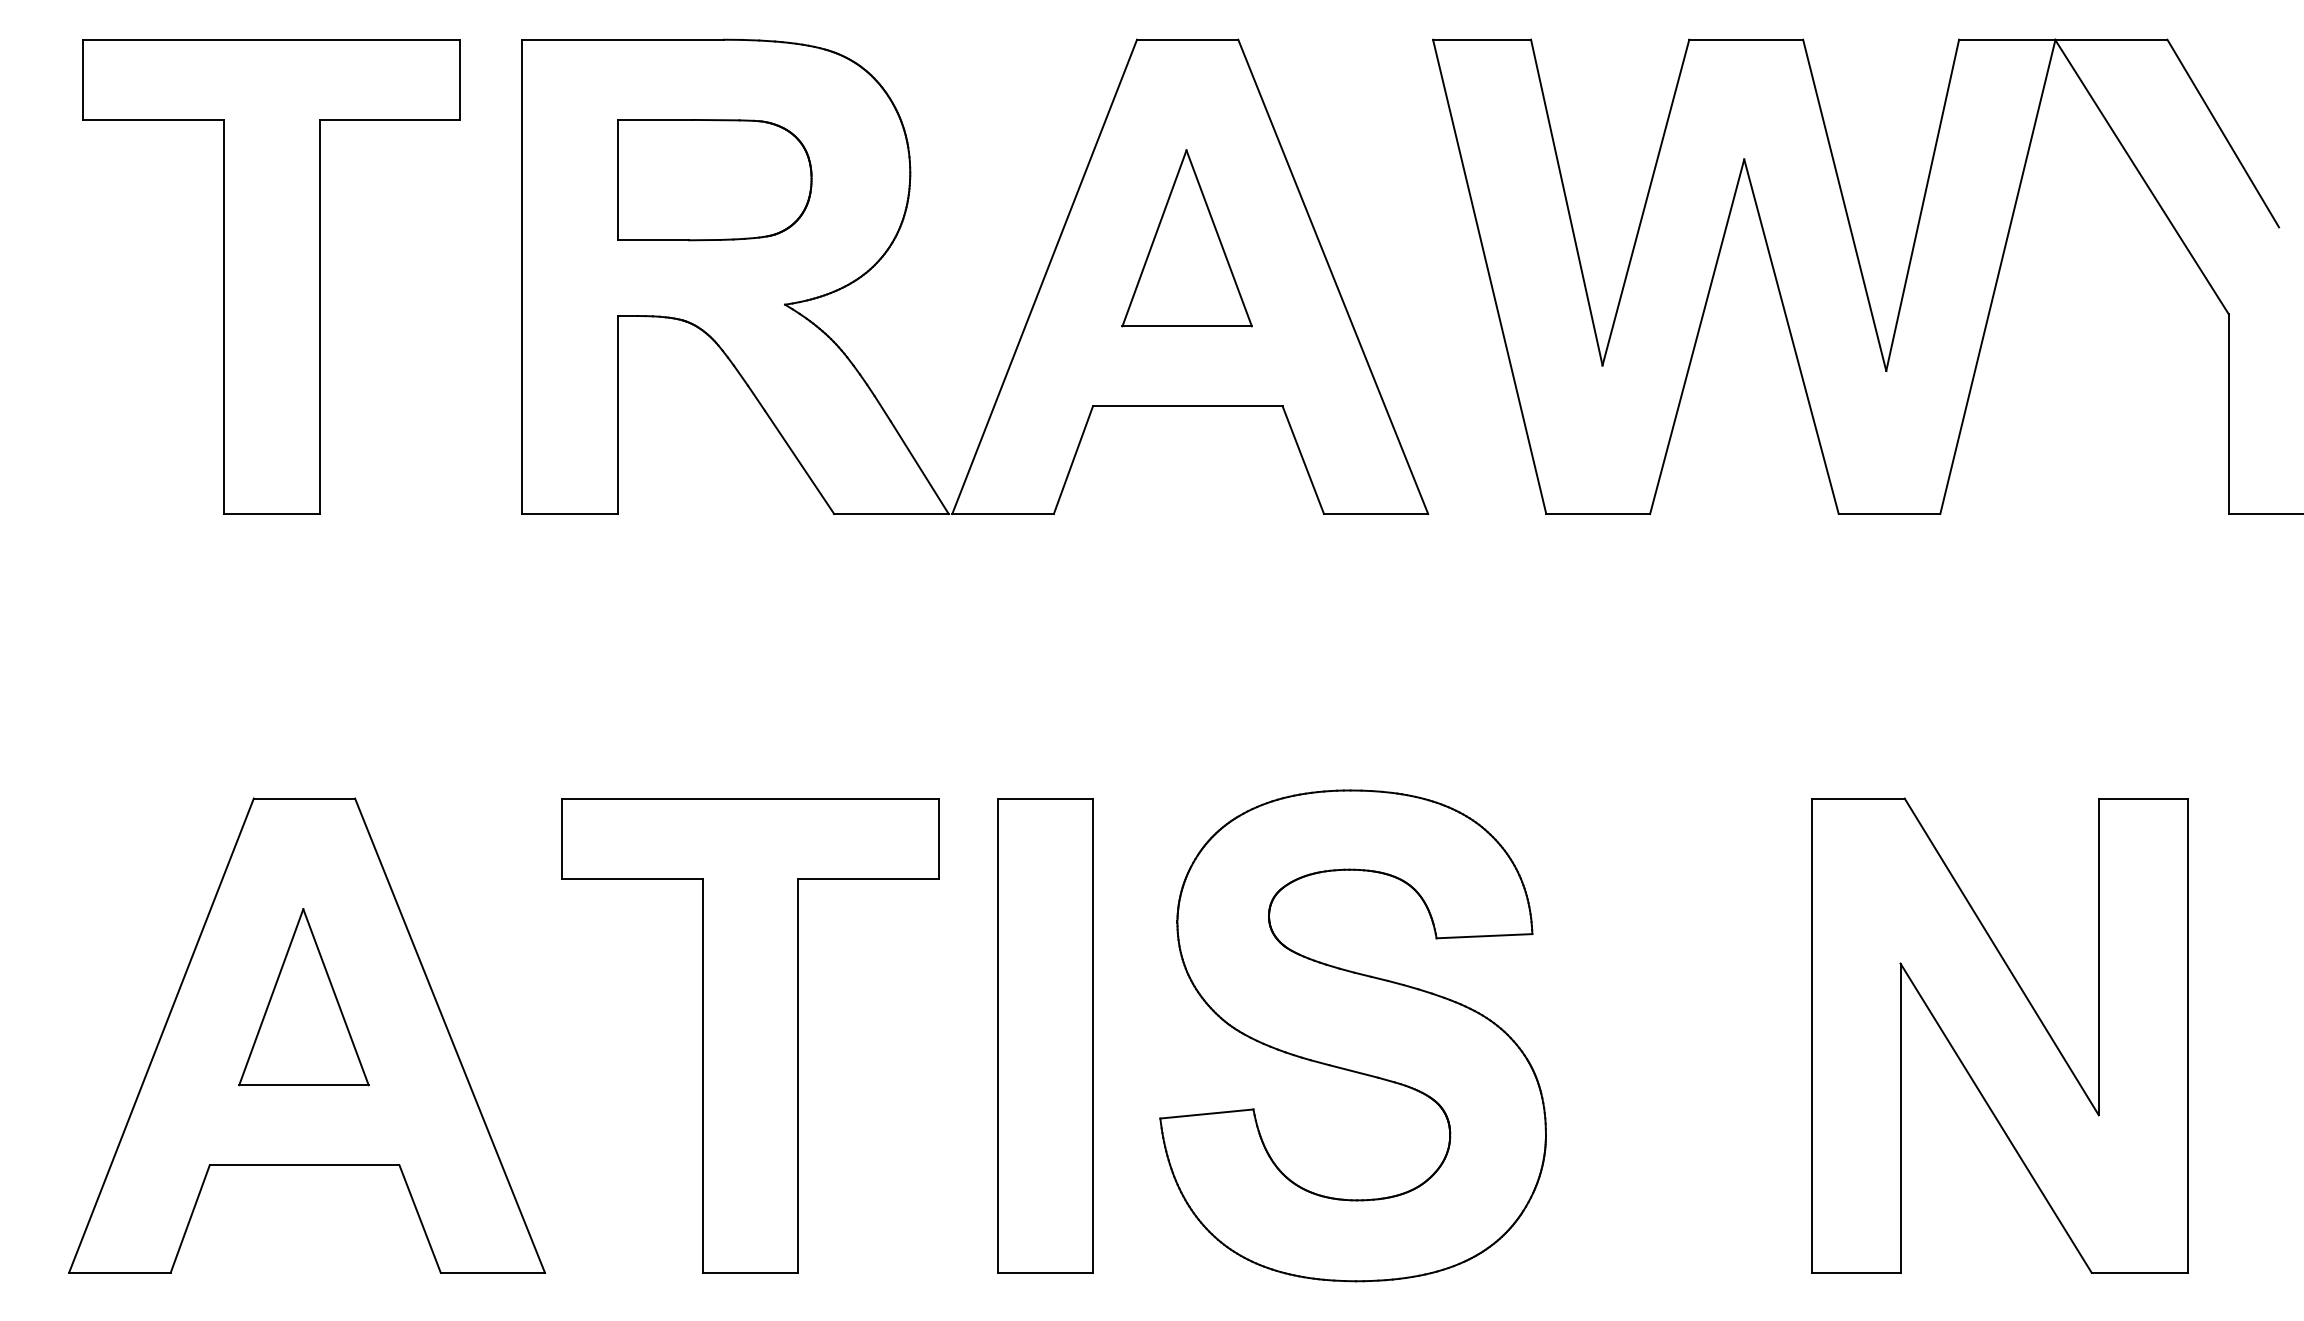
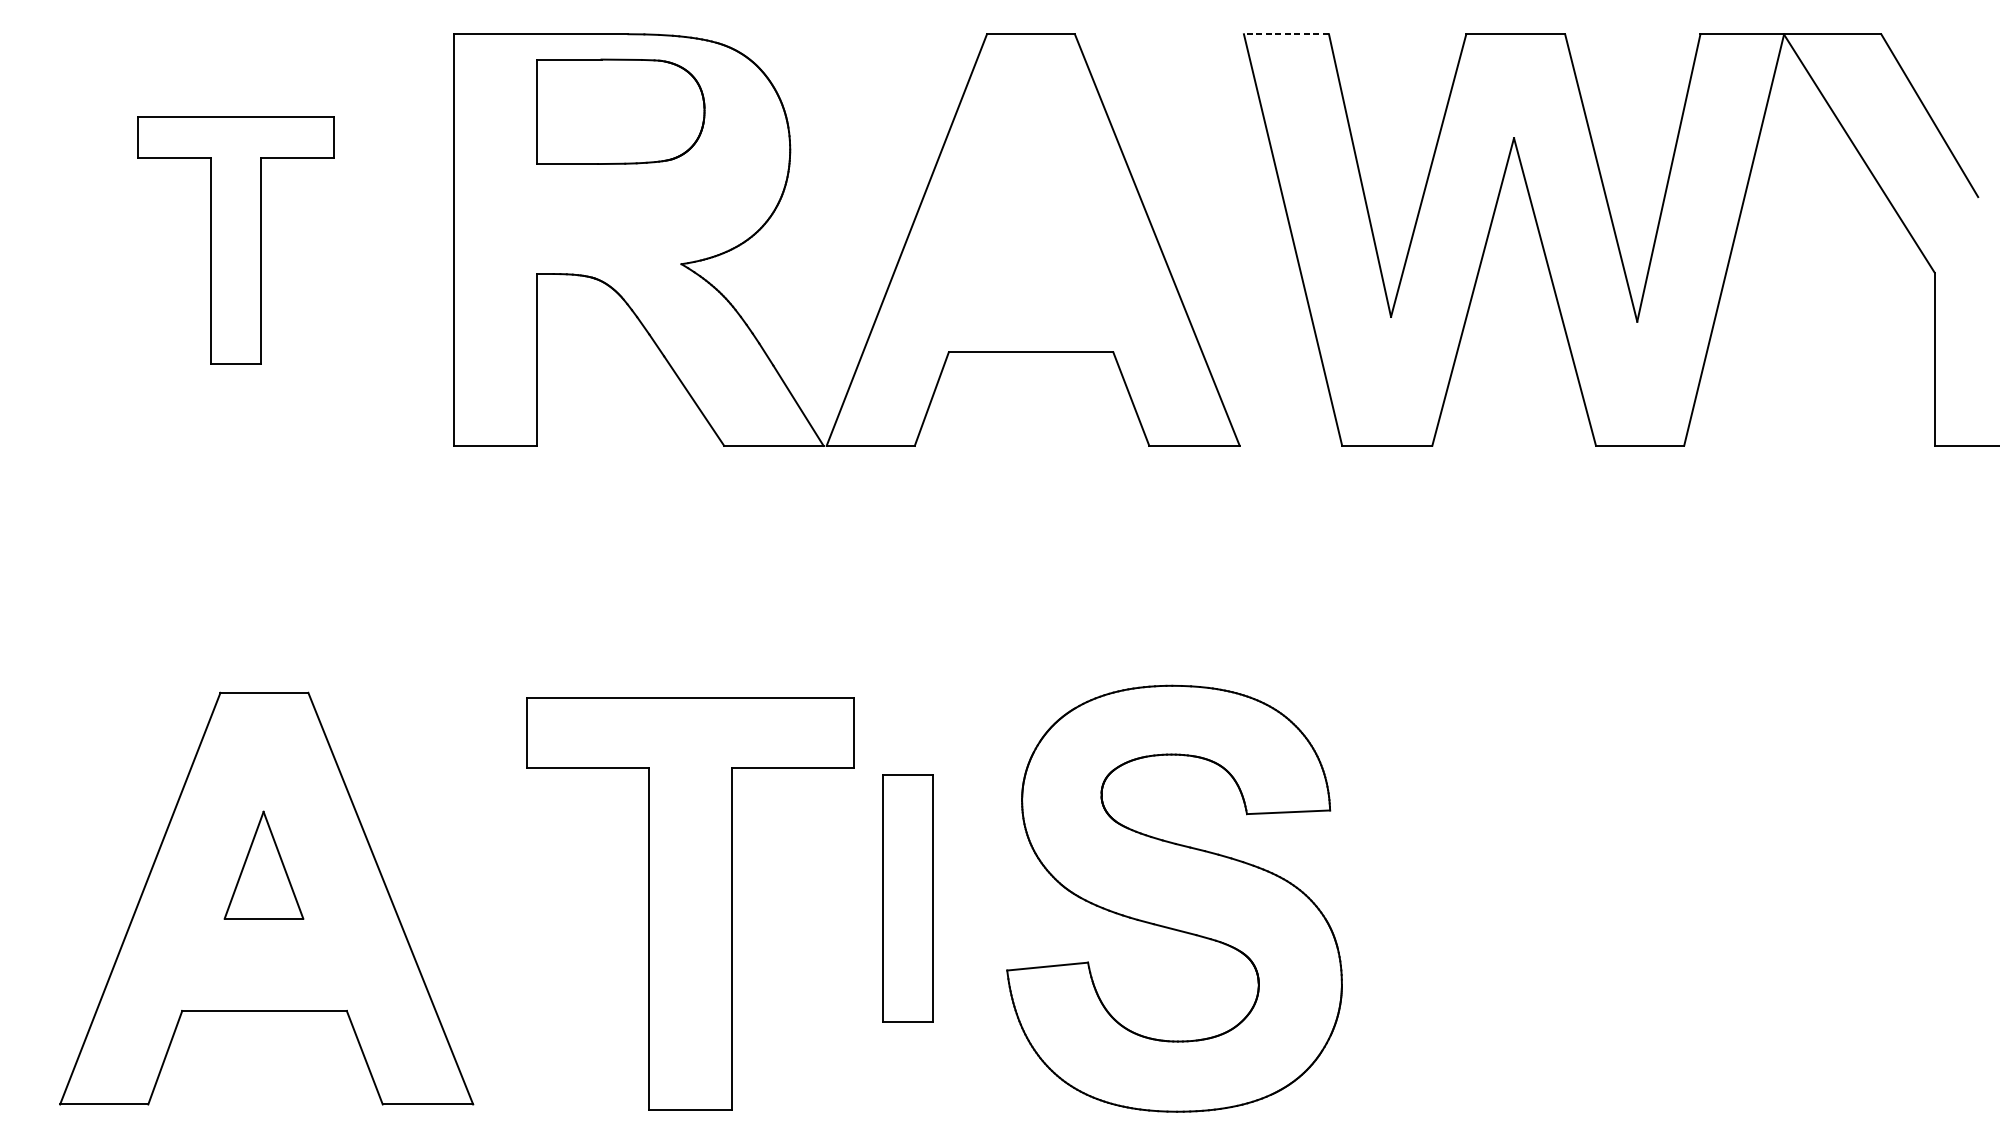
line: (1481, 39) -> (1285, 34), solid -> dashed
part: (714, 180) -> (620, 112), moved
part: (1186, 238) -> (1029, 206), removed
part: (271, 276) -> (235, 239), size x0.6
part: (303, 997) -> (263, 865), size x0.7
part: (750, 1035) -> (690, 903), moved
part: (1045, 1035) -> (907, 898), size x0.6
part: (1999, 1035) -> (1735, 898), removed

